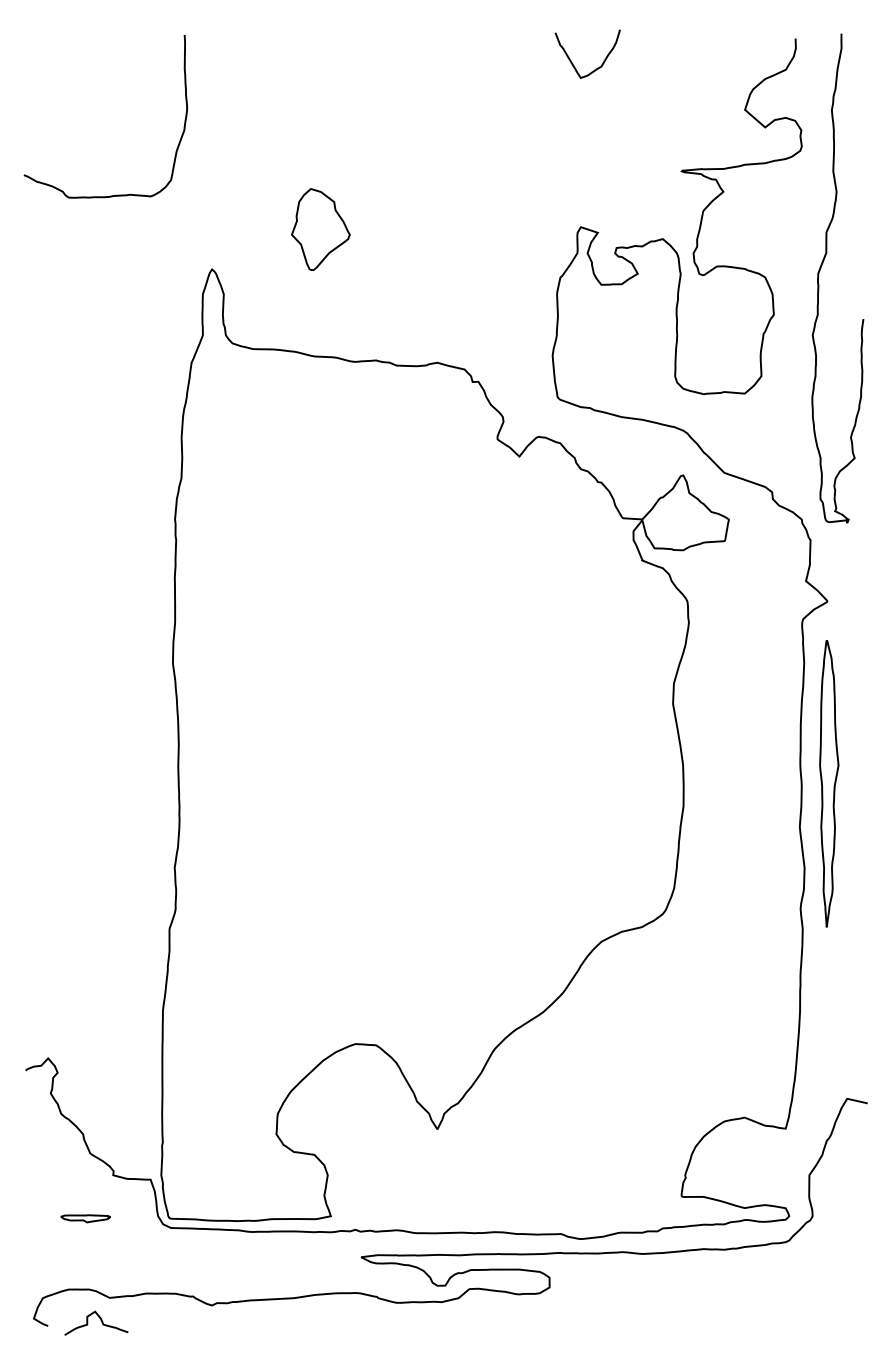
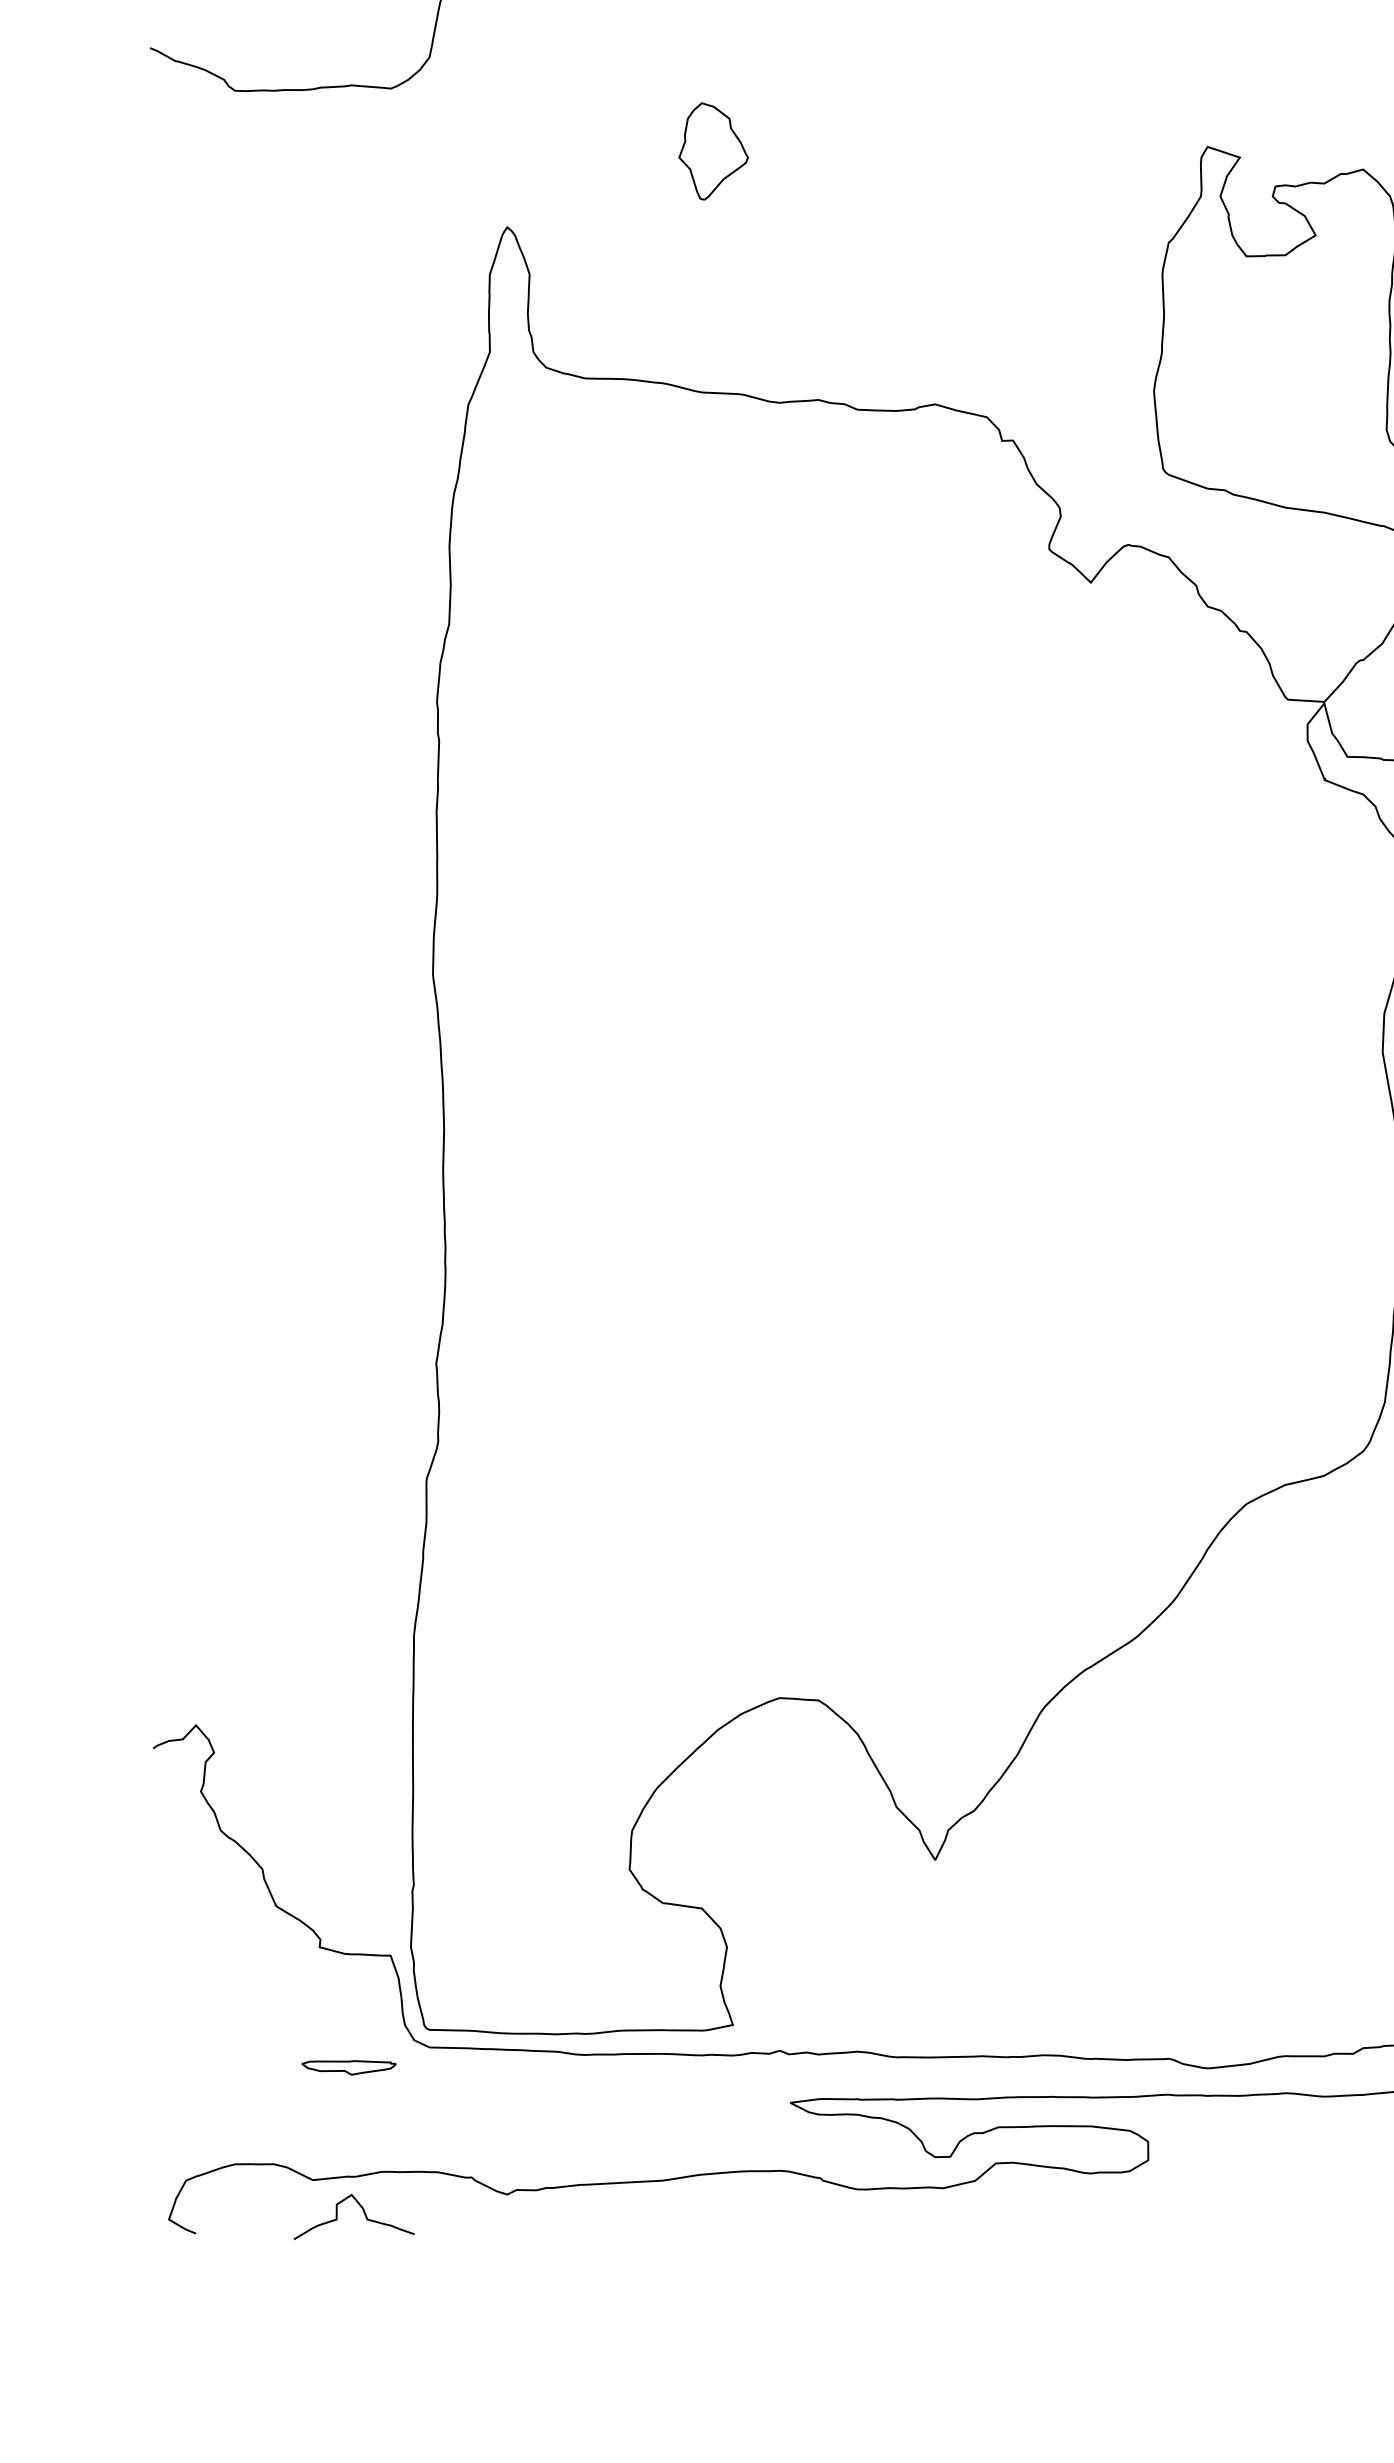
part: (320, 229) -> (713, 151), size x0.62
part: (85, 1218) -> (348, 2067), moved
curve: (100, 1320) -> (361, 2211), moved

